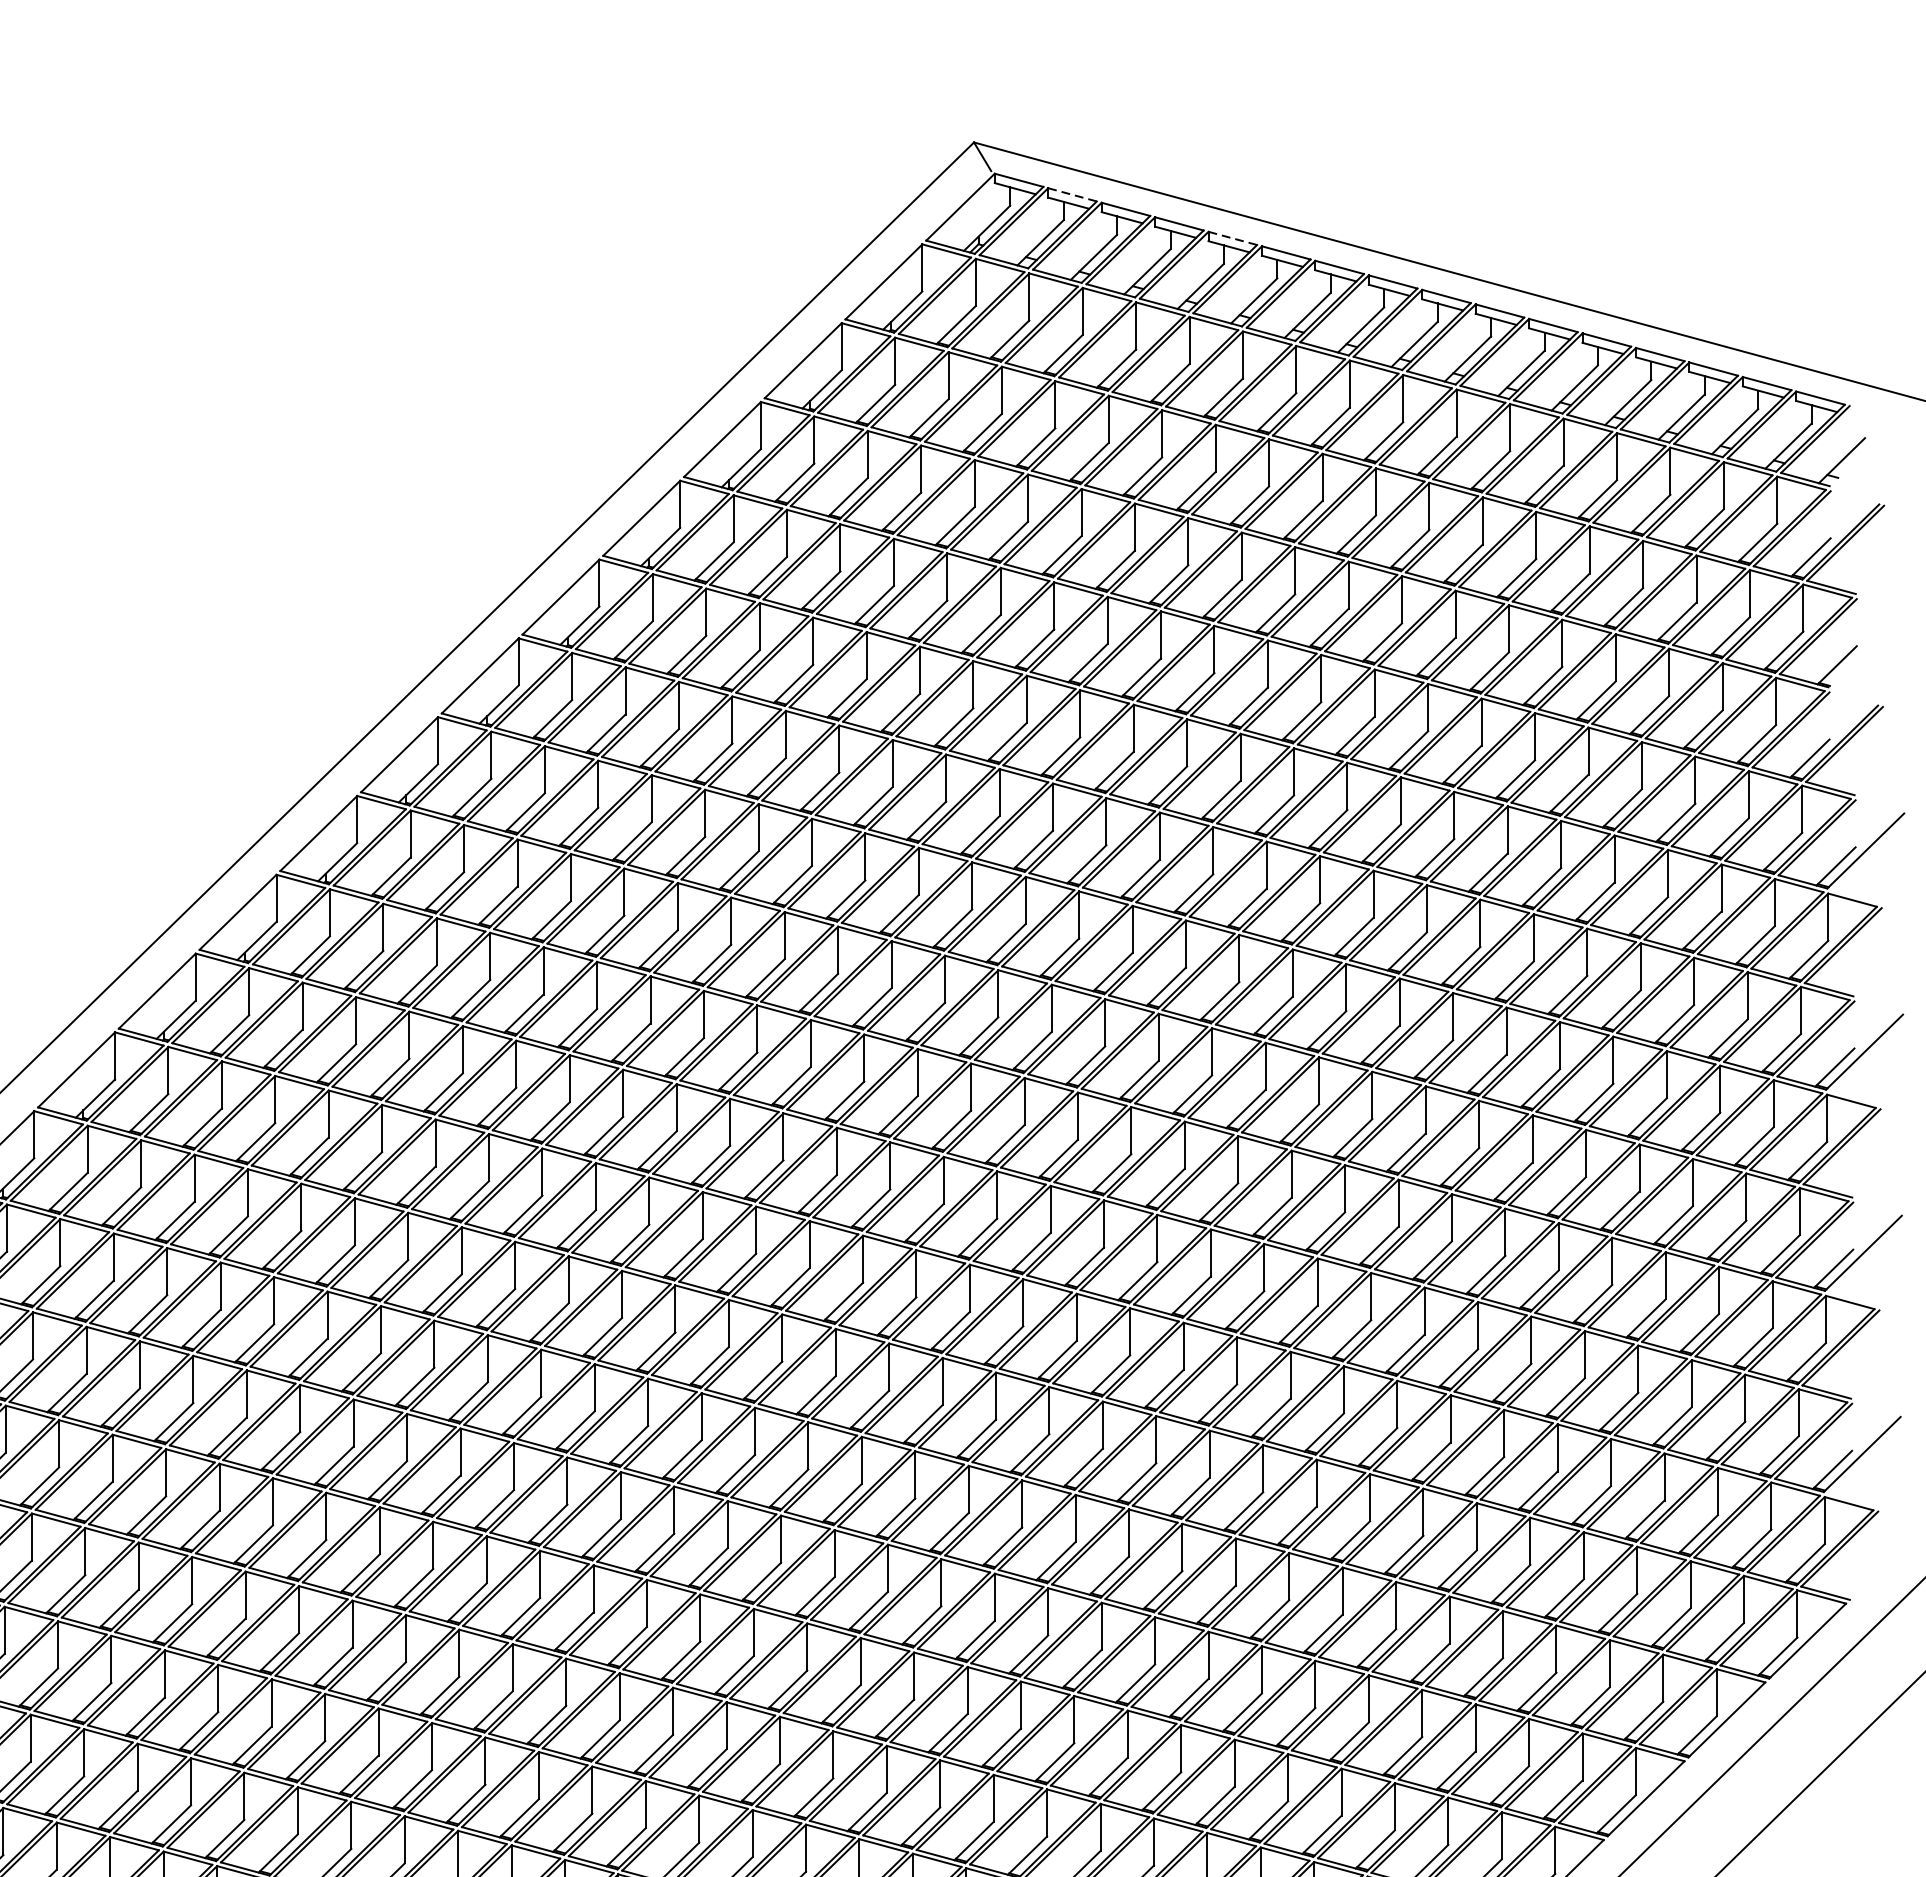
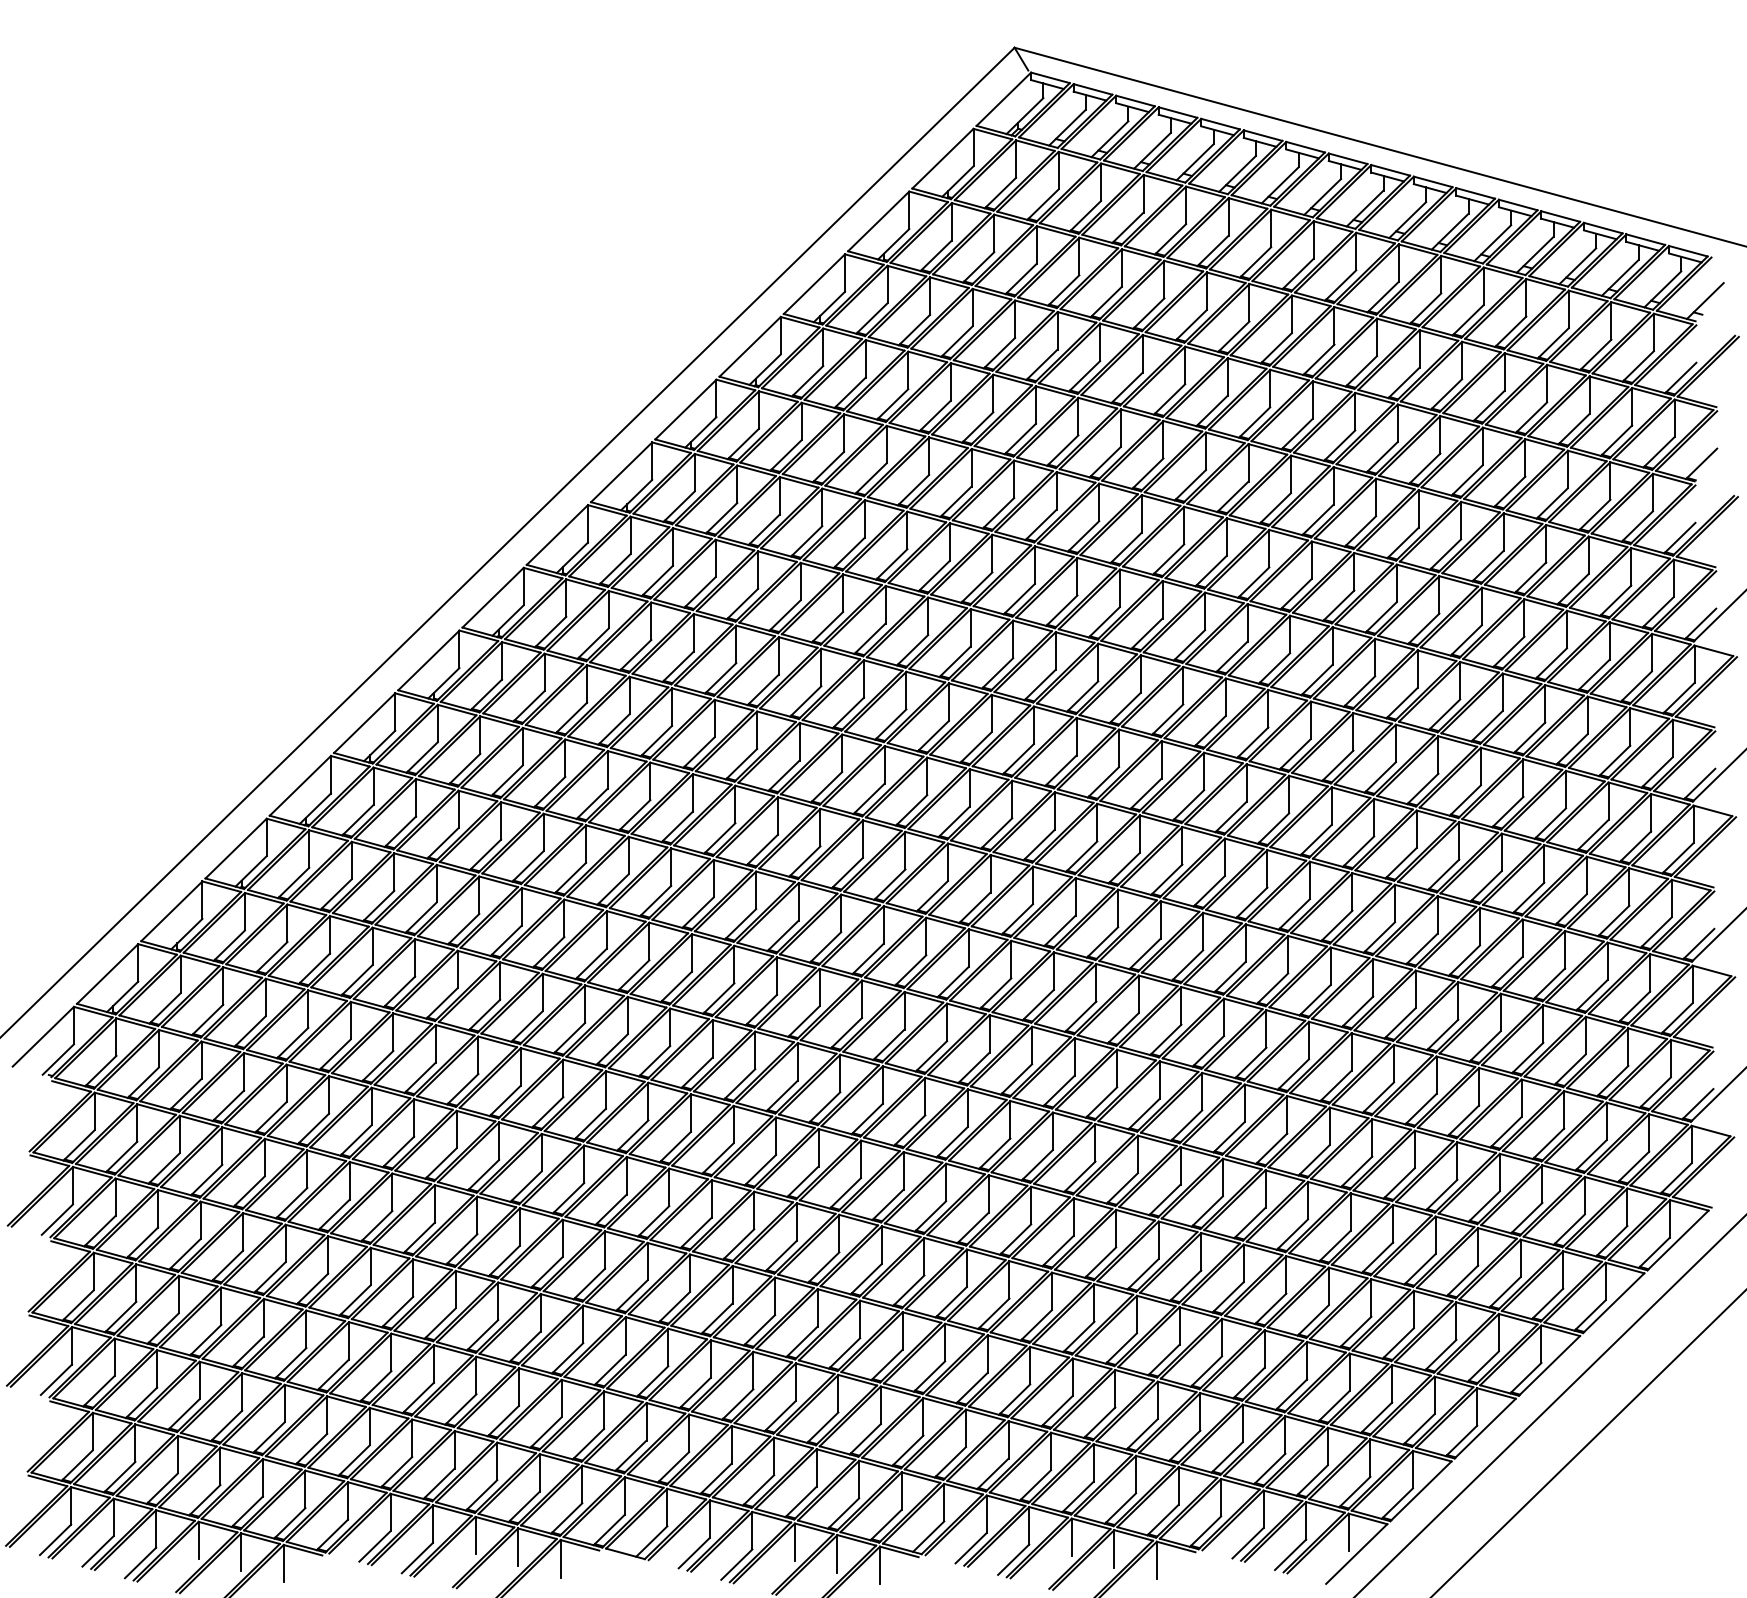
line: (1073, 194) -> (1093, 89), dashed -> solid
line: (1233, 238) -> (1221, 124), dashed -> solid

